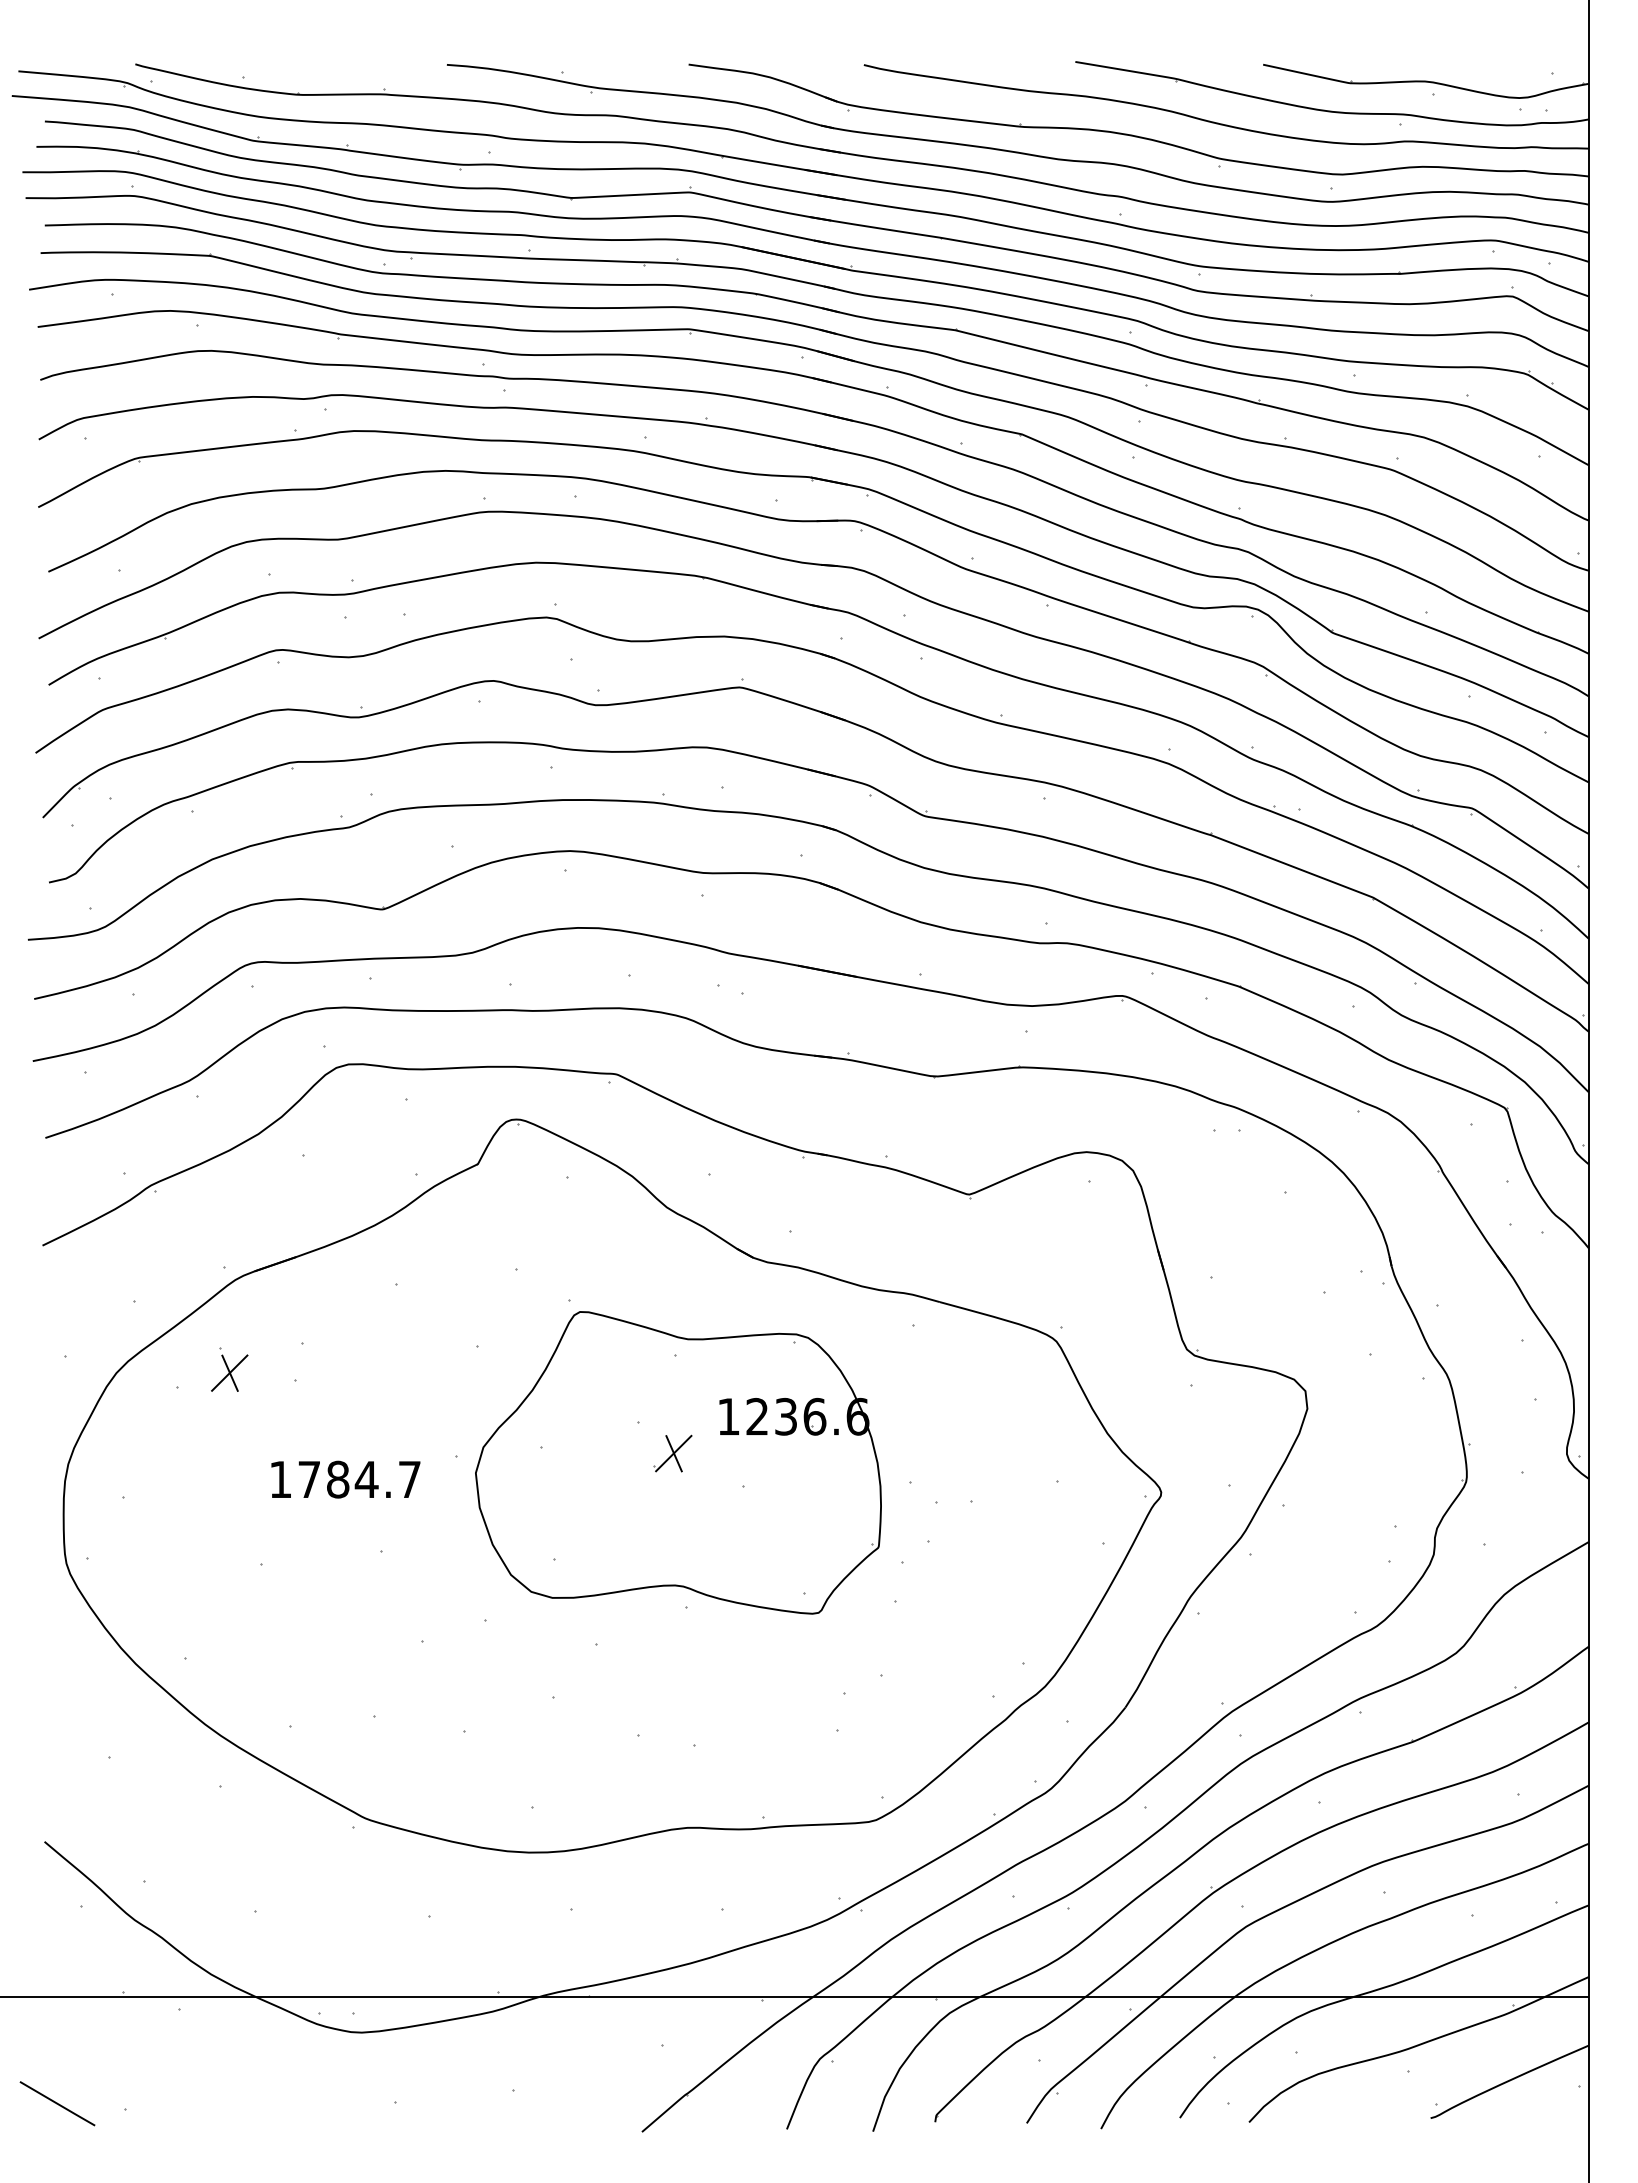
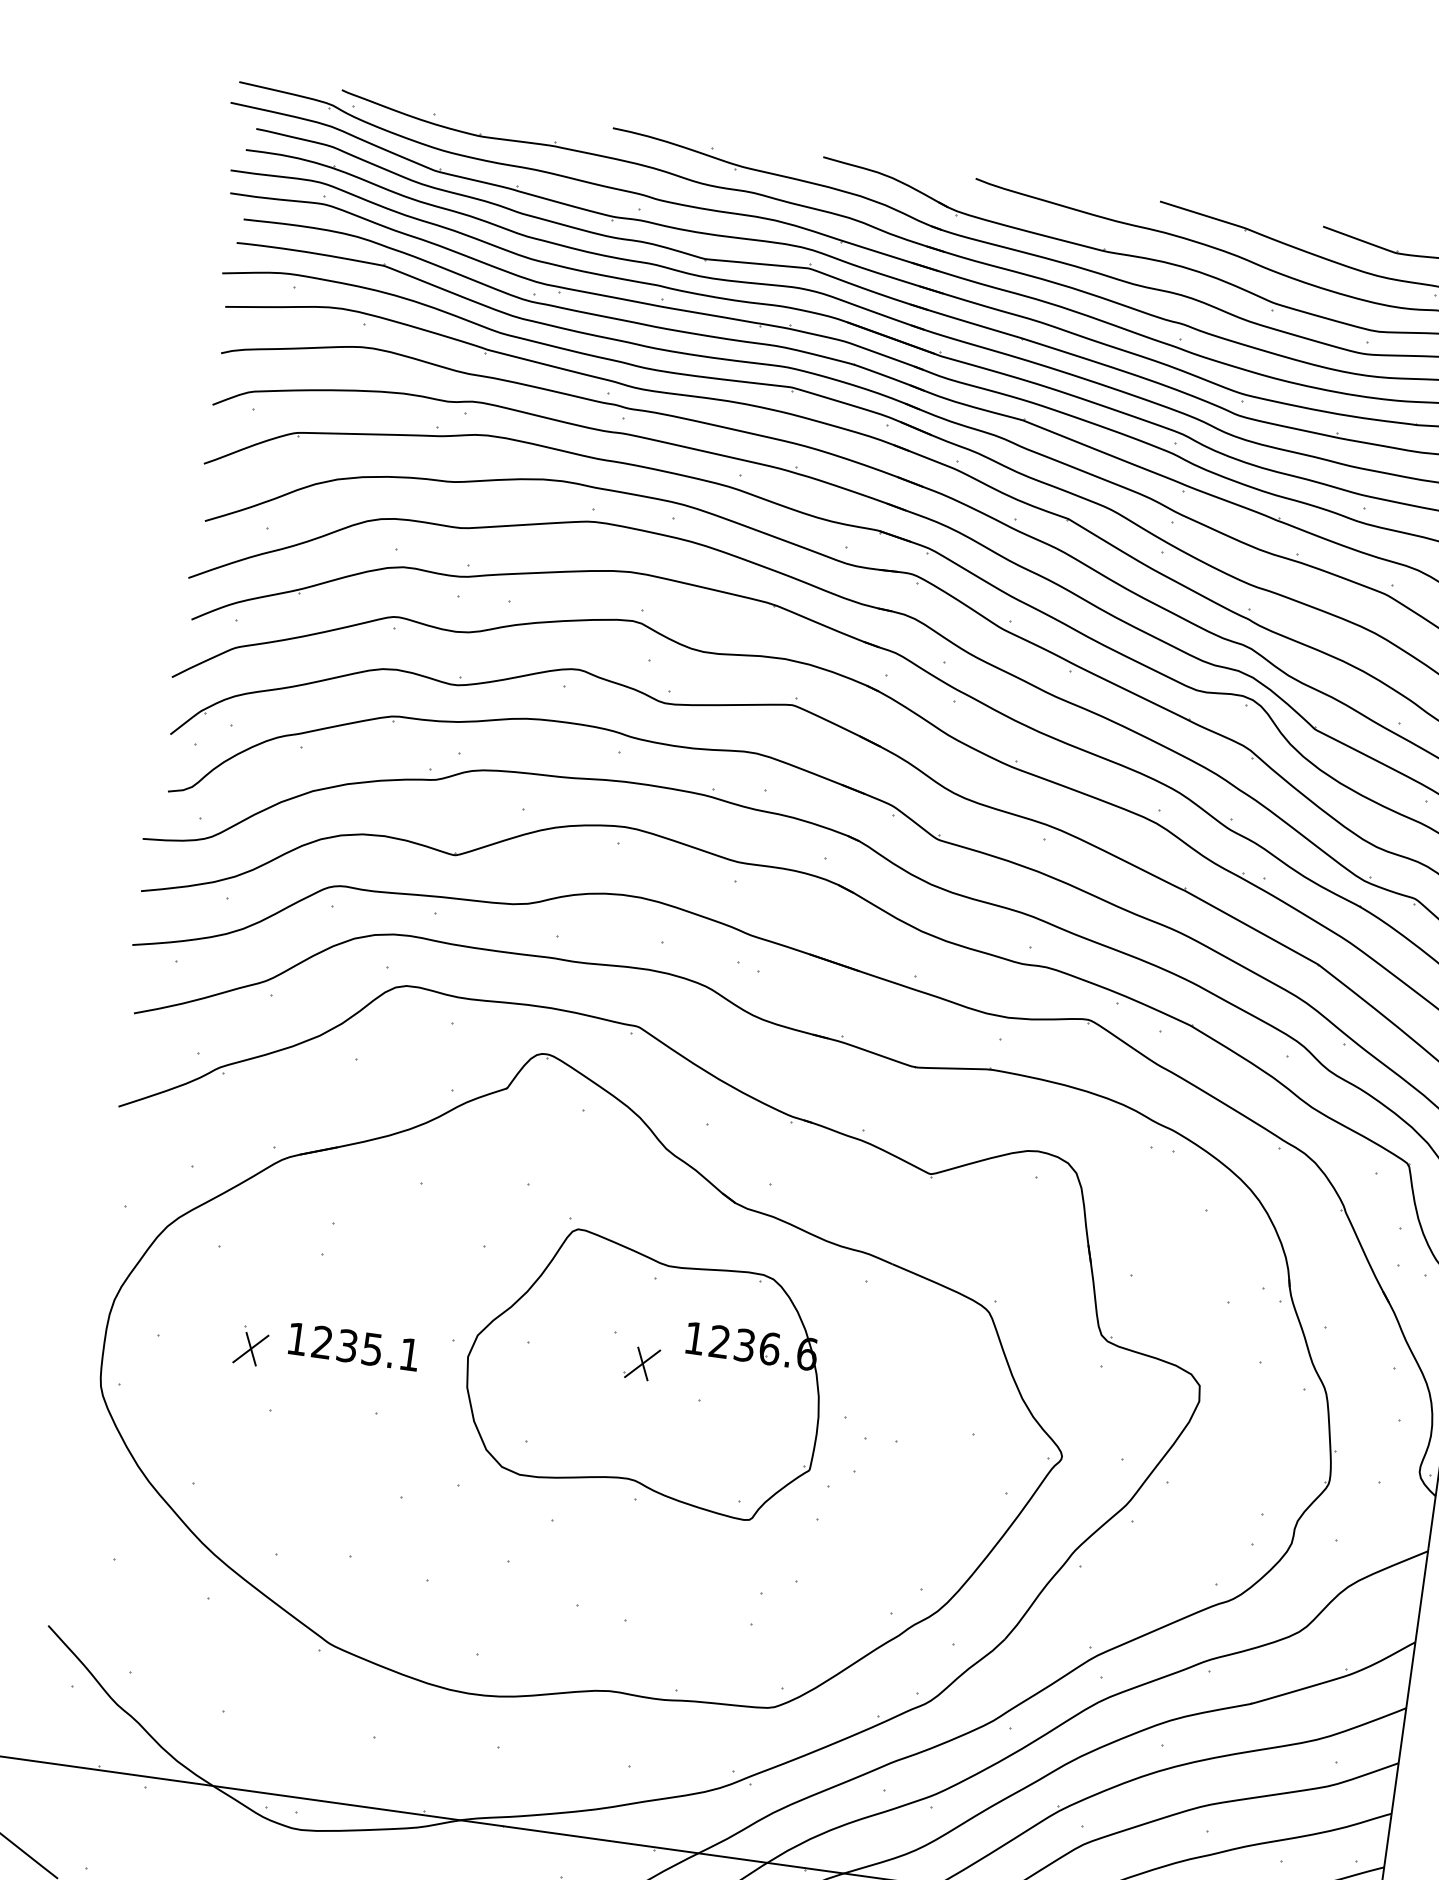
part: (229, 1369) -> (251, 1345), moved
text: (359, 1479) -> (366, 1348), 1784.7 -> 1235.1

